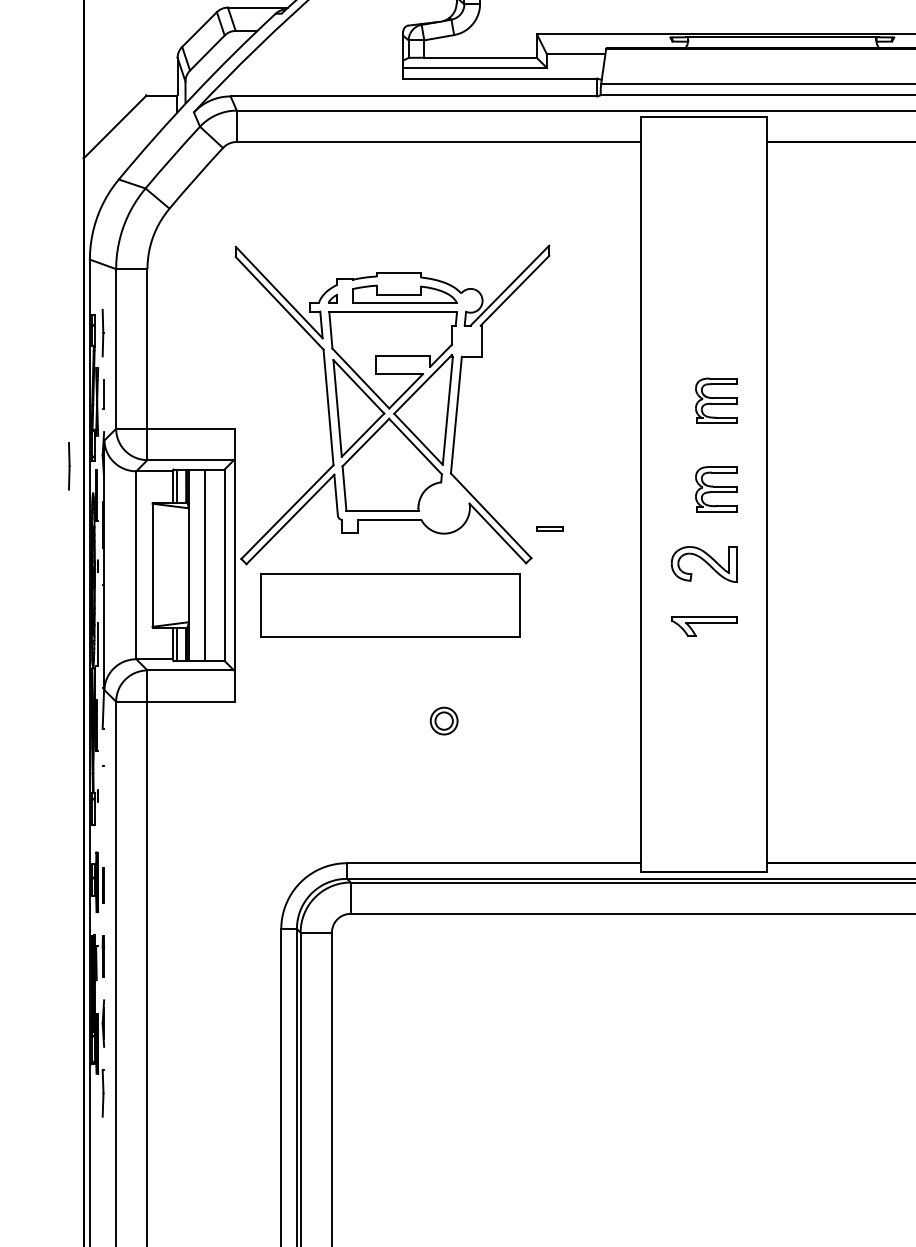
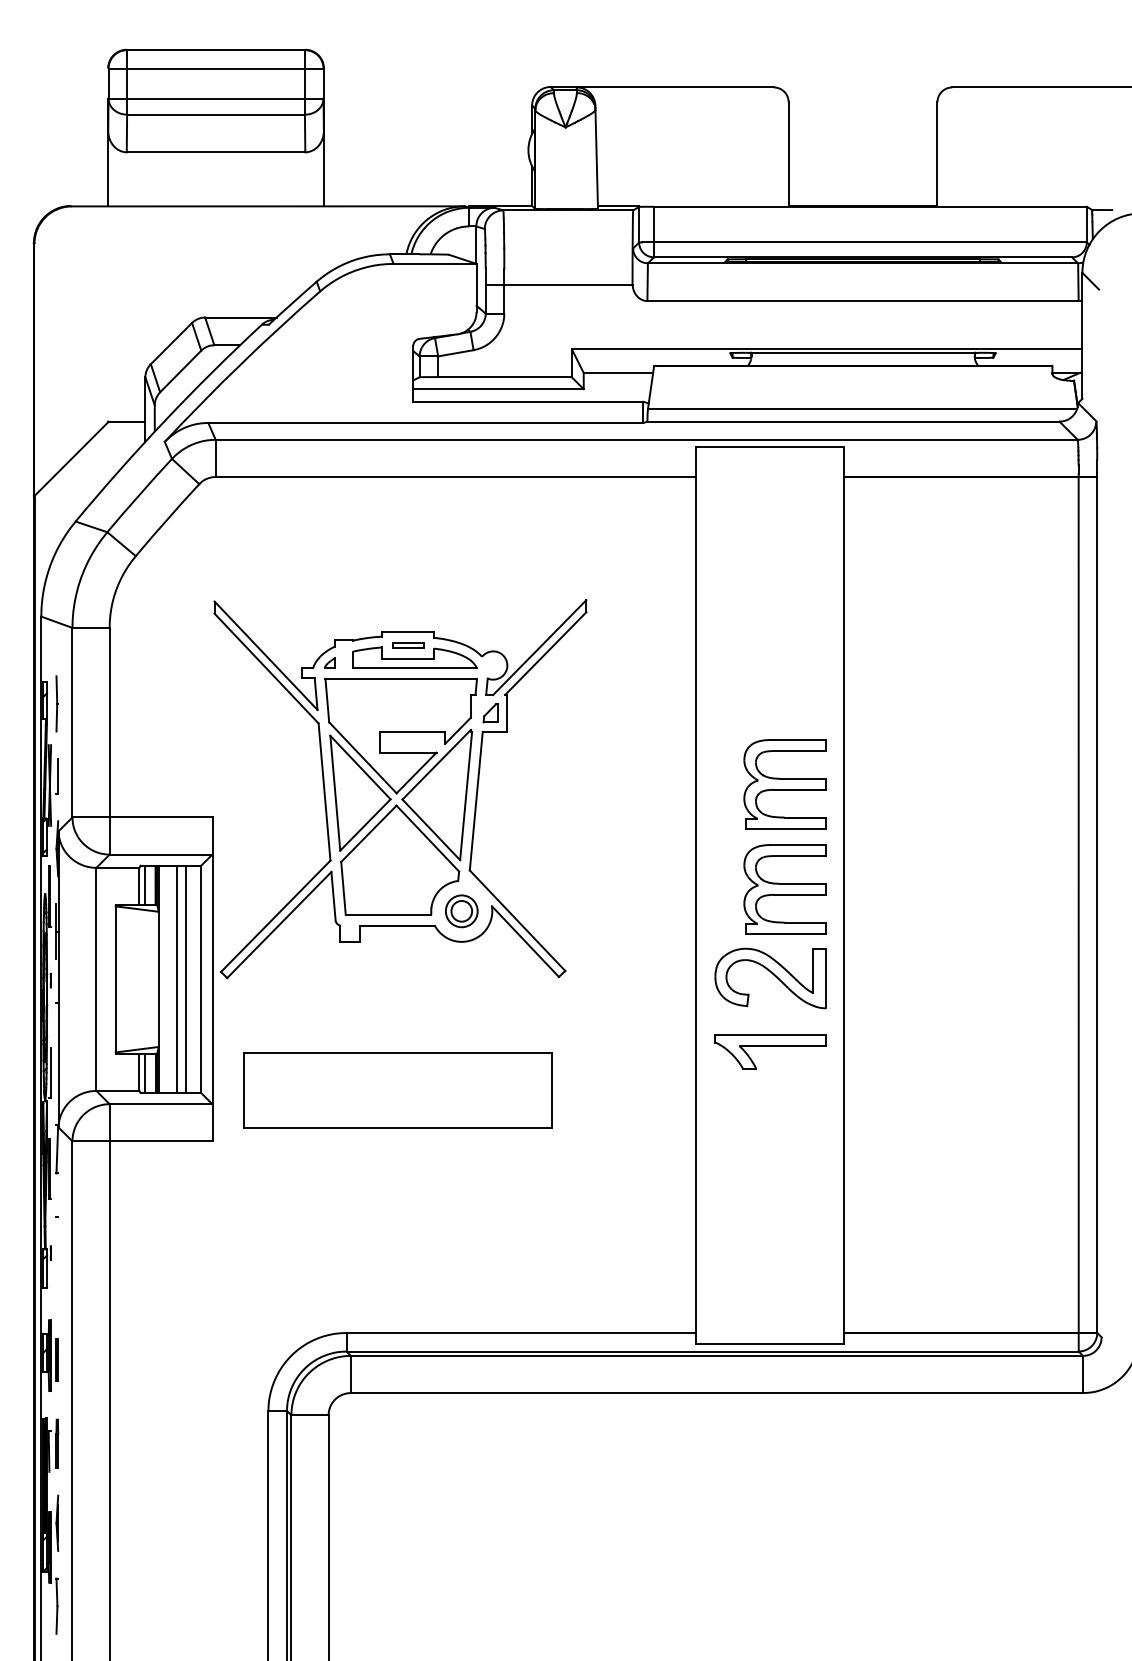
part: (468, 341) -> (490, 713), added
part: (716, 401) -> (784, 784), size x1.67
line: (68, 465) -> (16, 861), removed
part: (716, 489) -> (784, 889), size x1.67
part: (550, 529) -> (408, 645), moved
part: (704, 564) -> (770, 978), size x1.43
line: (212, 565) -> (186, 979), added
part: (390, 604) -> (397, 1090), moved
part: (704, 626) -> (770, 1051), size x1.43
part: (443, 721) -> (461, 911), moved

